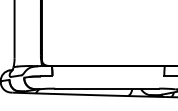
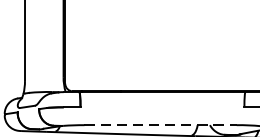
line: (107, 88) -> (161, 124), solid -> dashed

